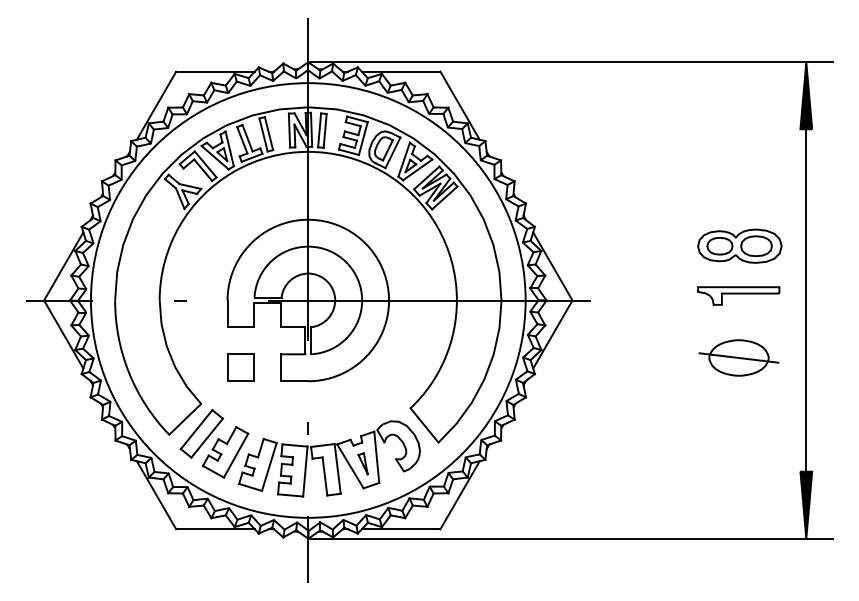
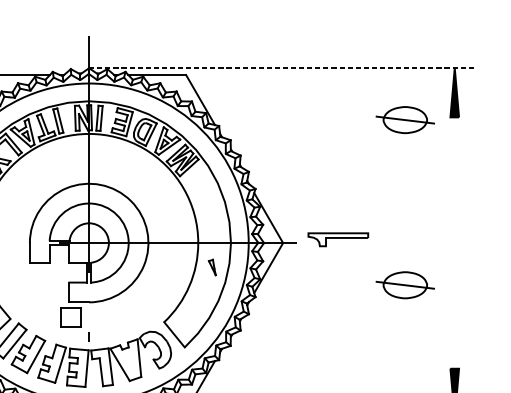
line: (571, 62) -> (282, 68), solid -> dashed
part: (738, 132) -> (404, 119), added
part: (739, 245) -> (405, 202), removed
part: (738, 295) -> (338, 239), moved
line: (806, 300) -> (454, 243), removed
part: (240, 367) -> (70, 317), moved
part: (362, 463) -> (211, 267), moved

